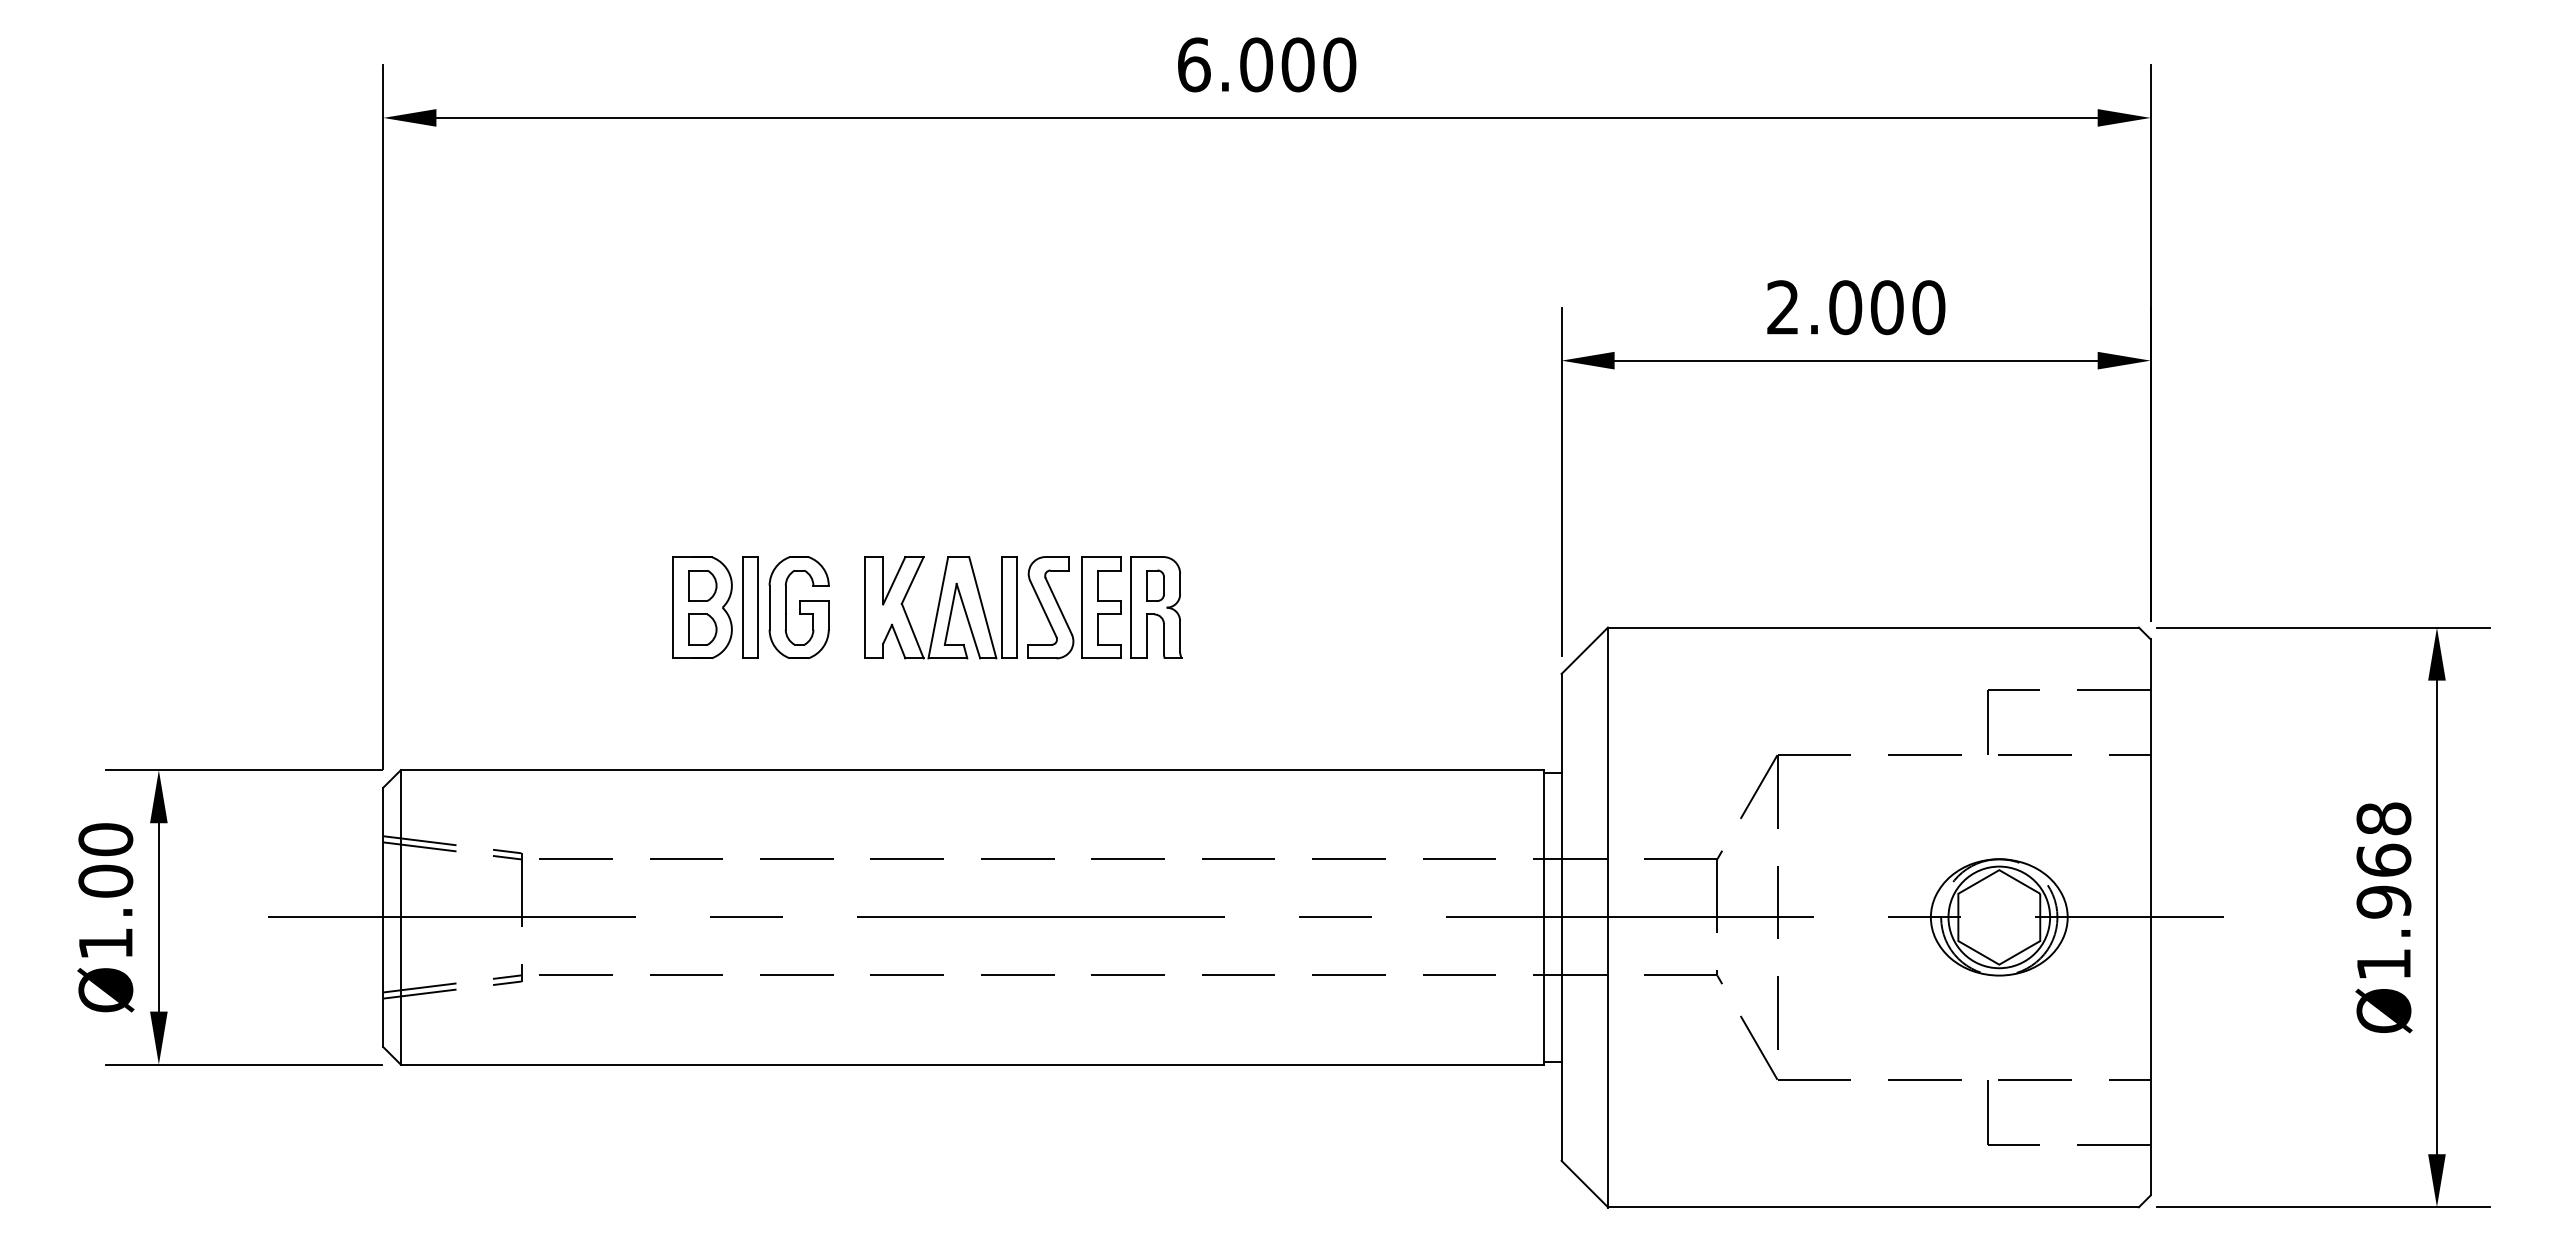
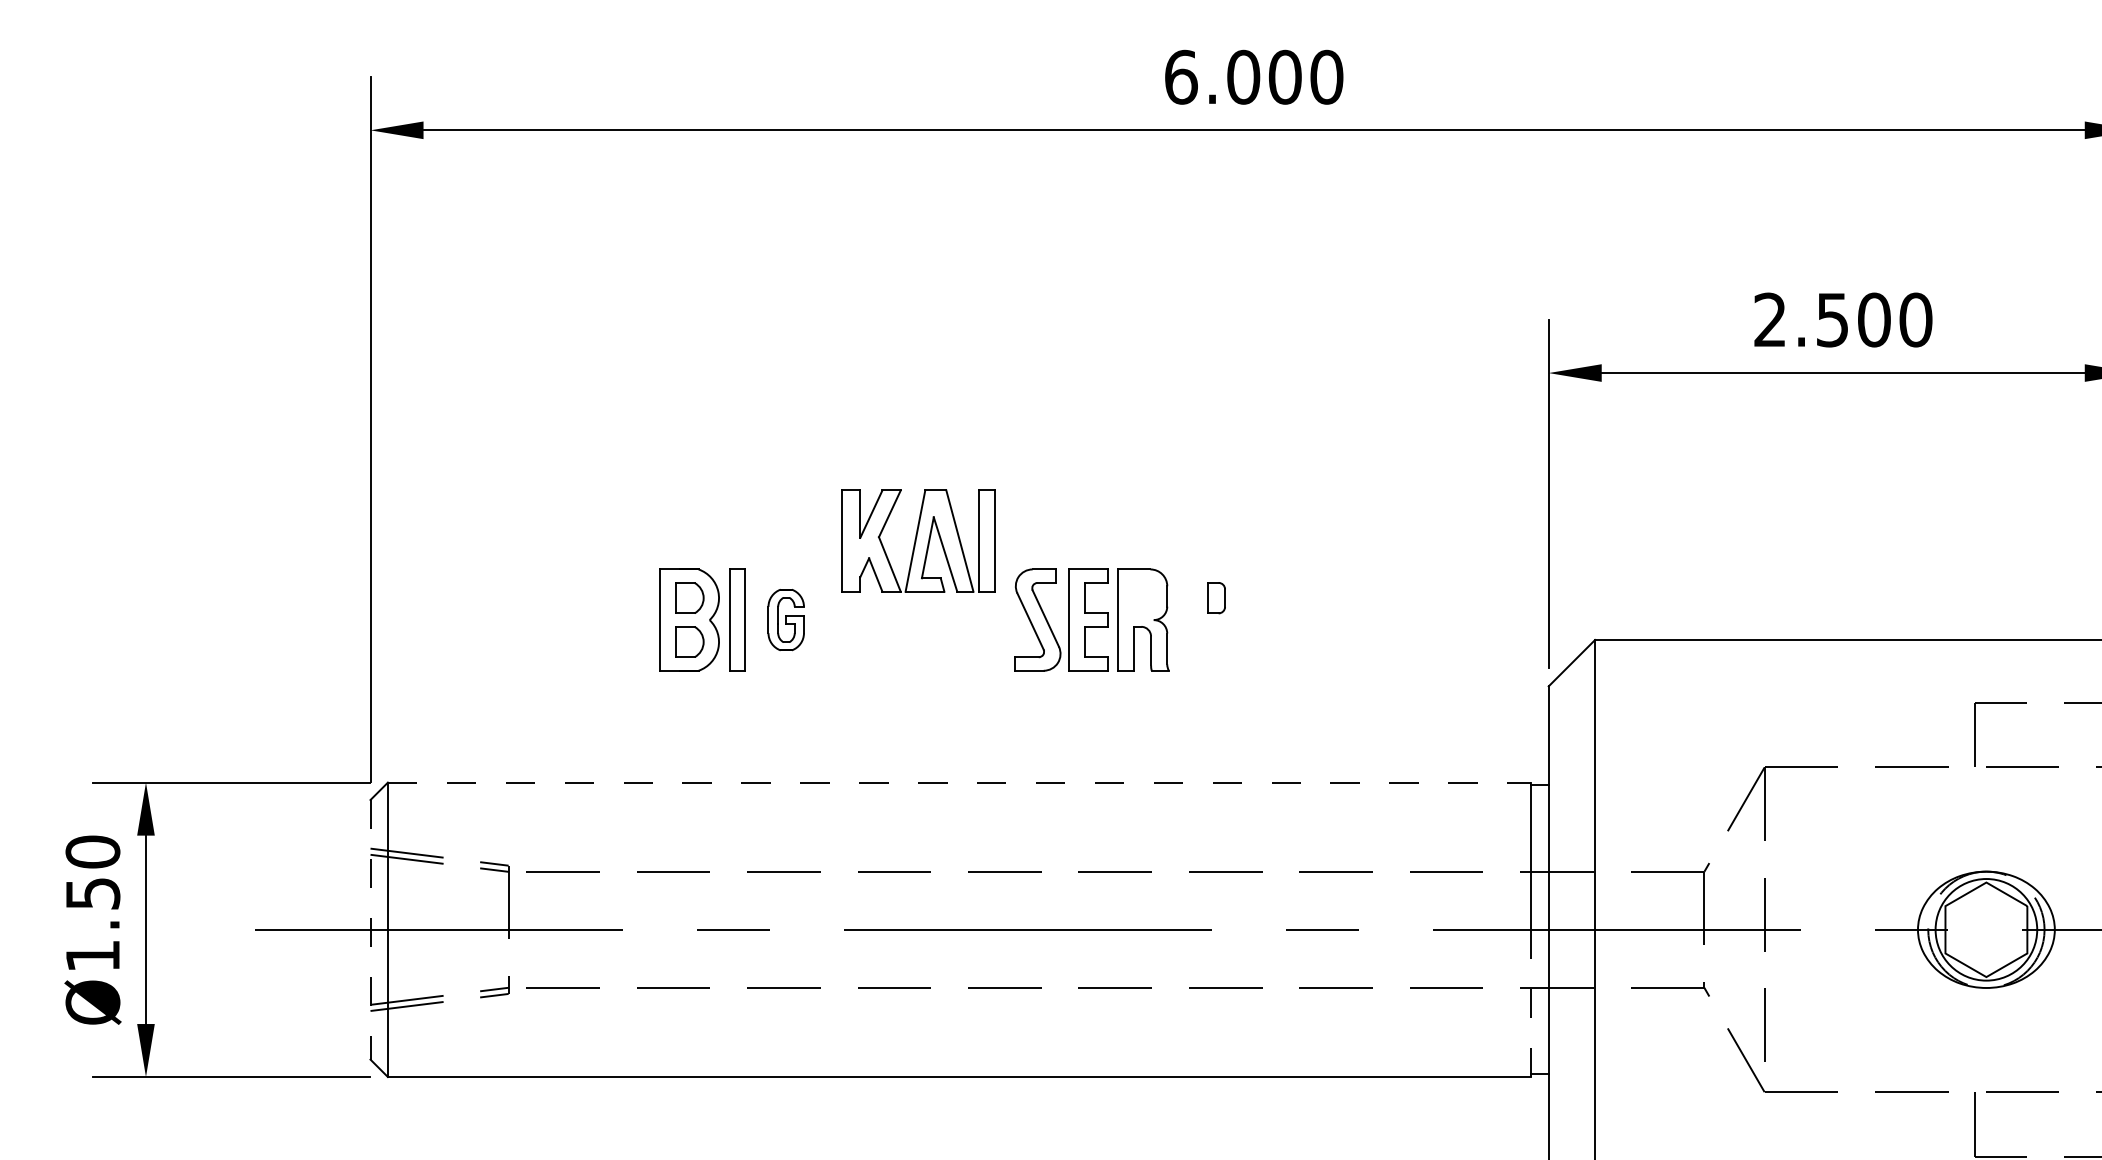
text: (1845, 307) -> (1832, 319), 2.000 -> 2.500
part: (1155, 585) -> (1216, 597), moved
part: (798, 607) -> (785, 619), size x0.6
part: (940, 607) -> (917, 540), moved
line: (972, 770) -> (959, 782), solid -> dashed
text: (105, 880) -> (92, 892), Ø1.00 -> Ø1.50
line: (383, 917) -> (370, 929), solid -> dashed
line: (1544, 991) -> (1531, 1003), solid -> dashed

